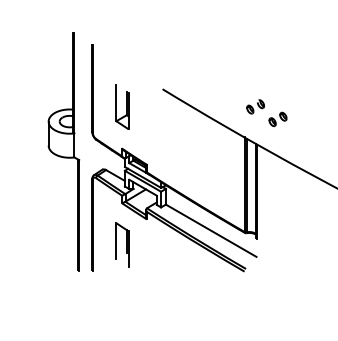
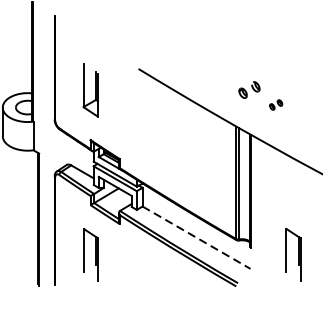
part: (277, 119) -> (275, 105), size x0.6
line: (211, 231) -> (196, 238), solid -> dashed
part: (292, 244) -> (293, 254), added

